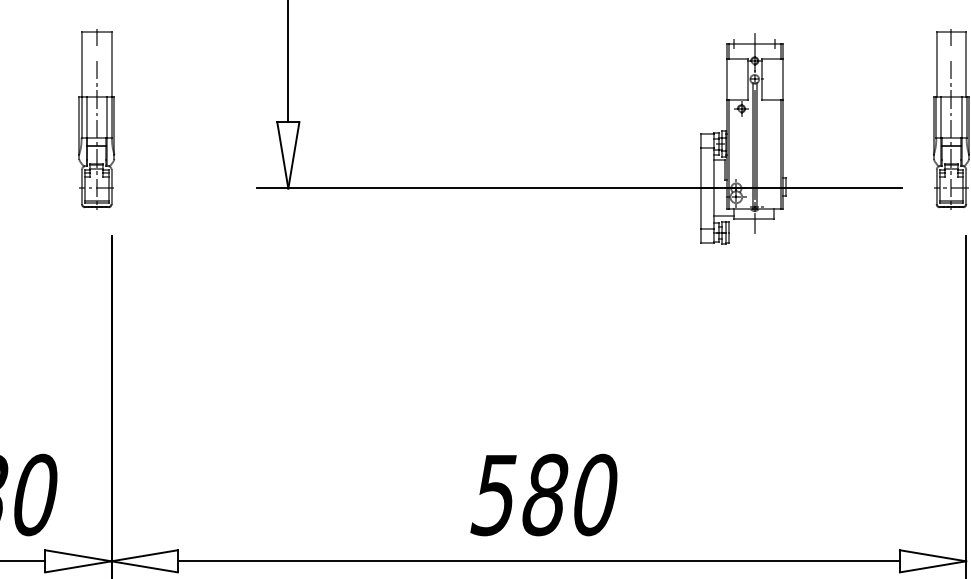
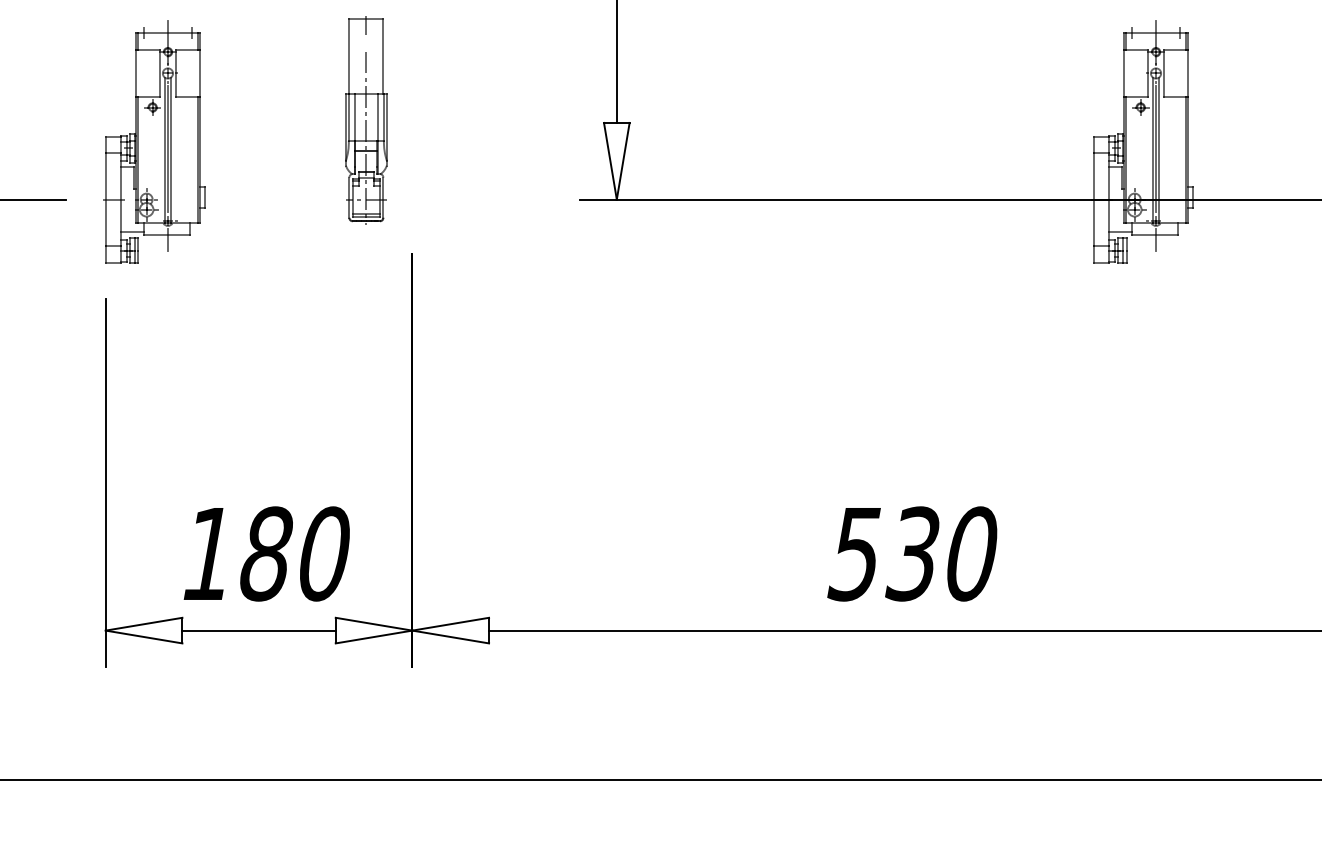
part: (96, 120) -> (366, 120), moved
text: (544, 494) -> (912, 553), 580 -> 530

